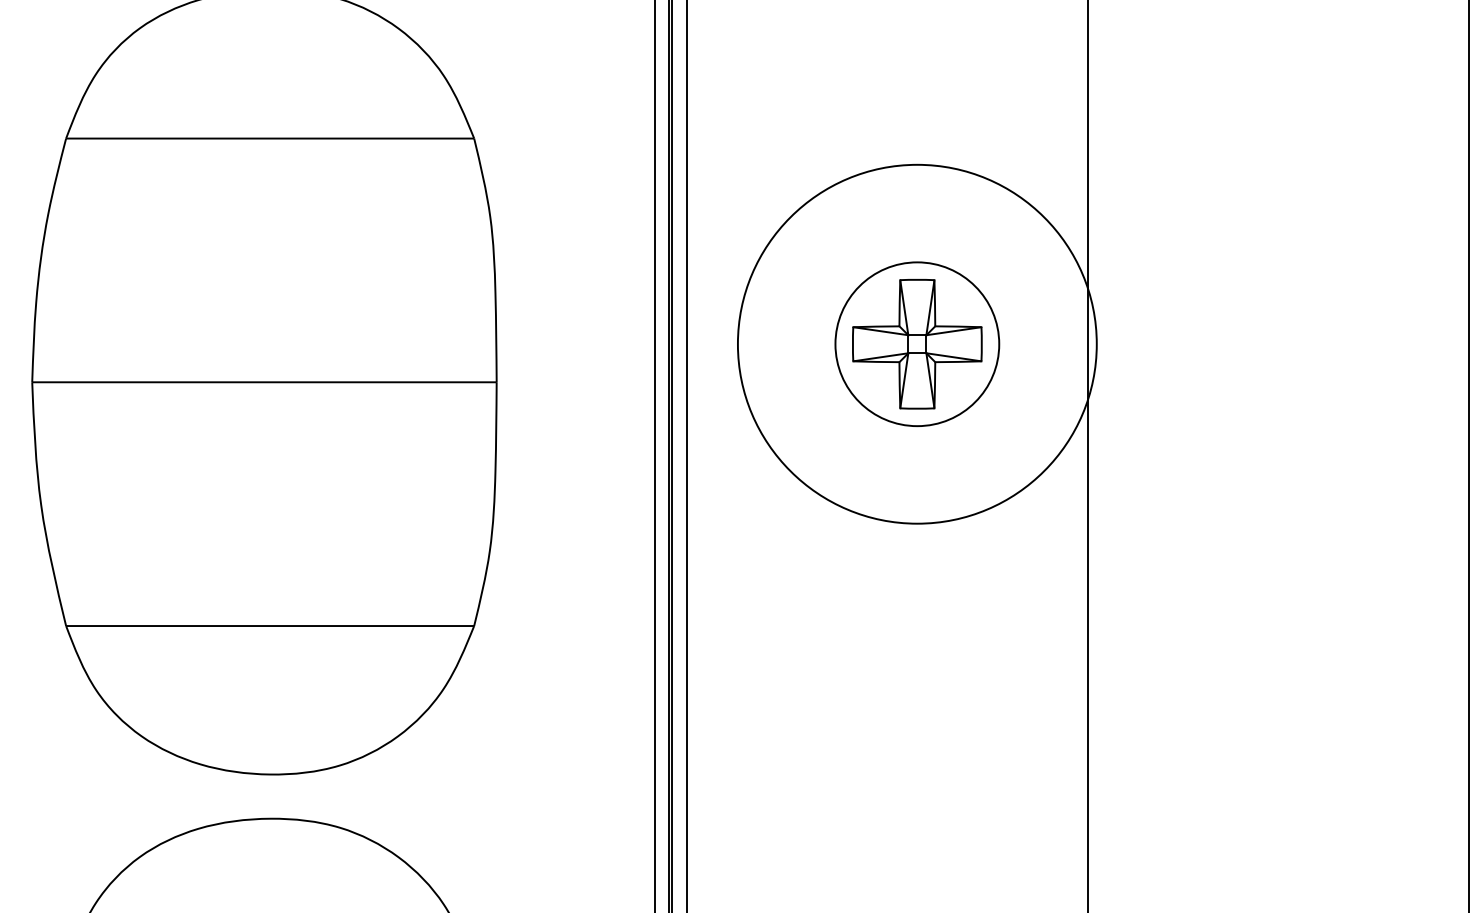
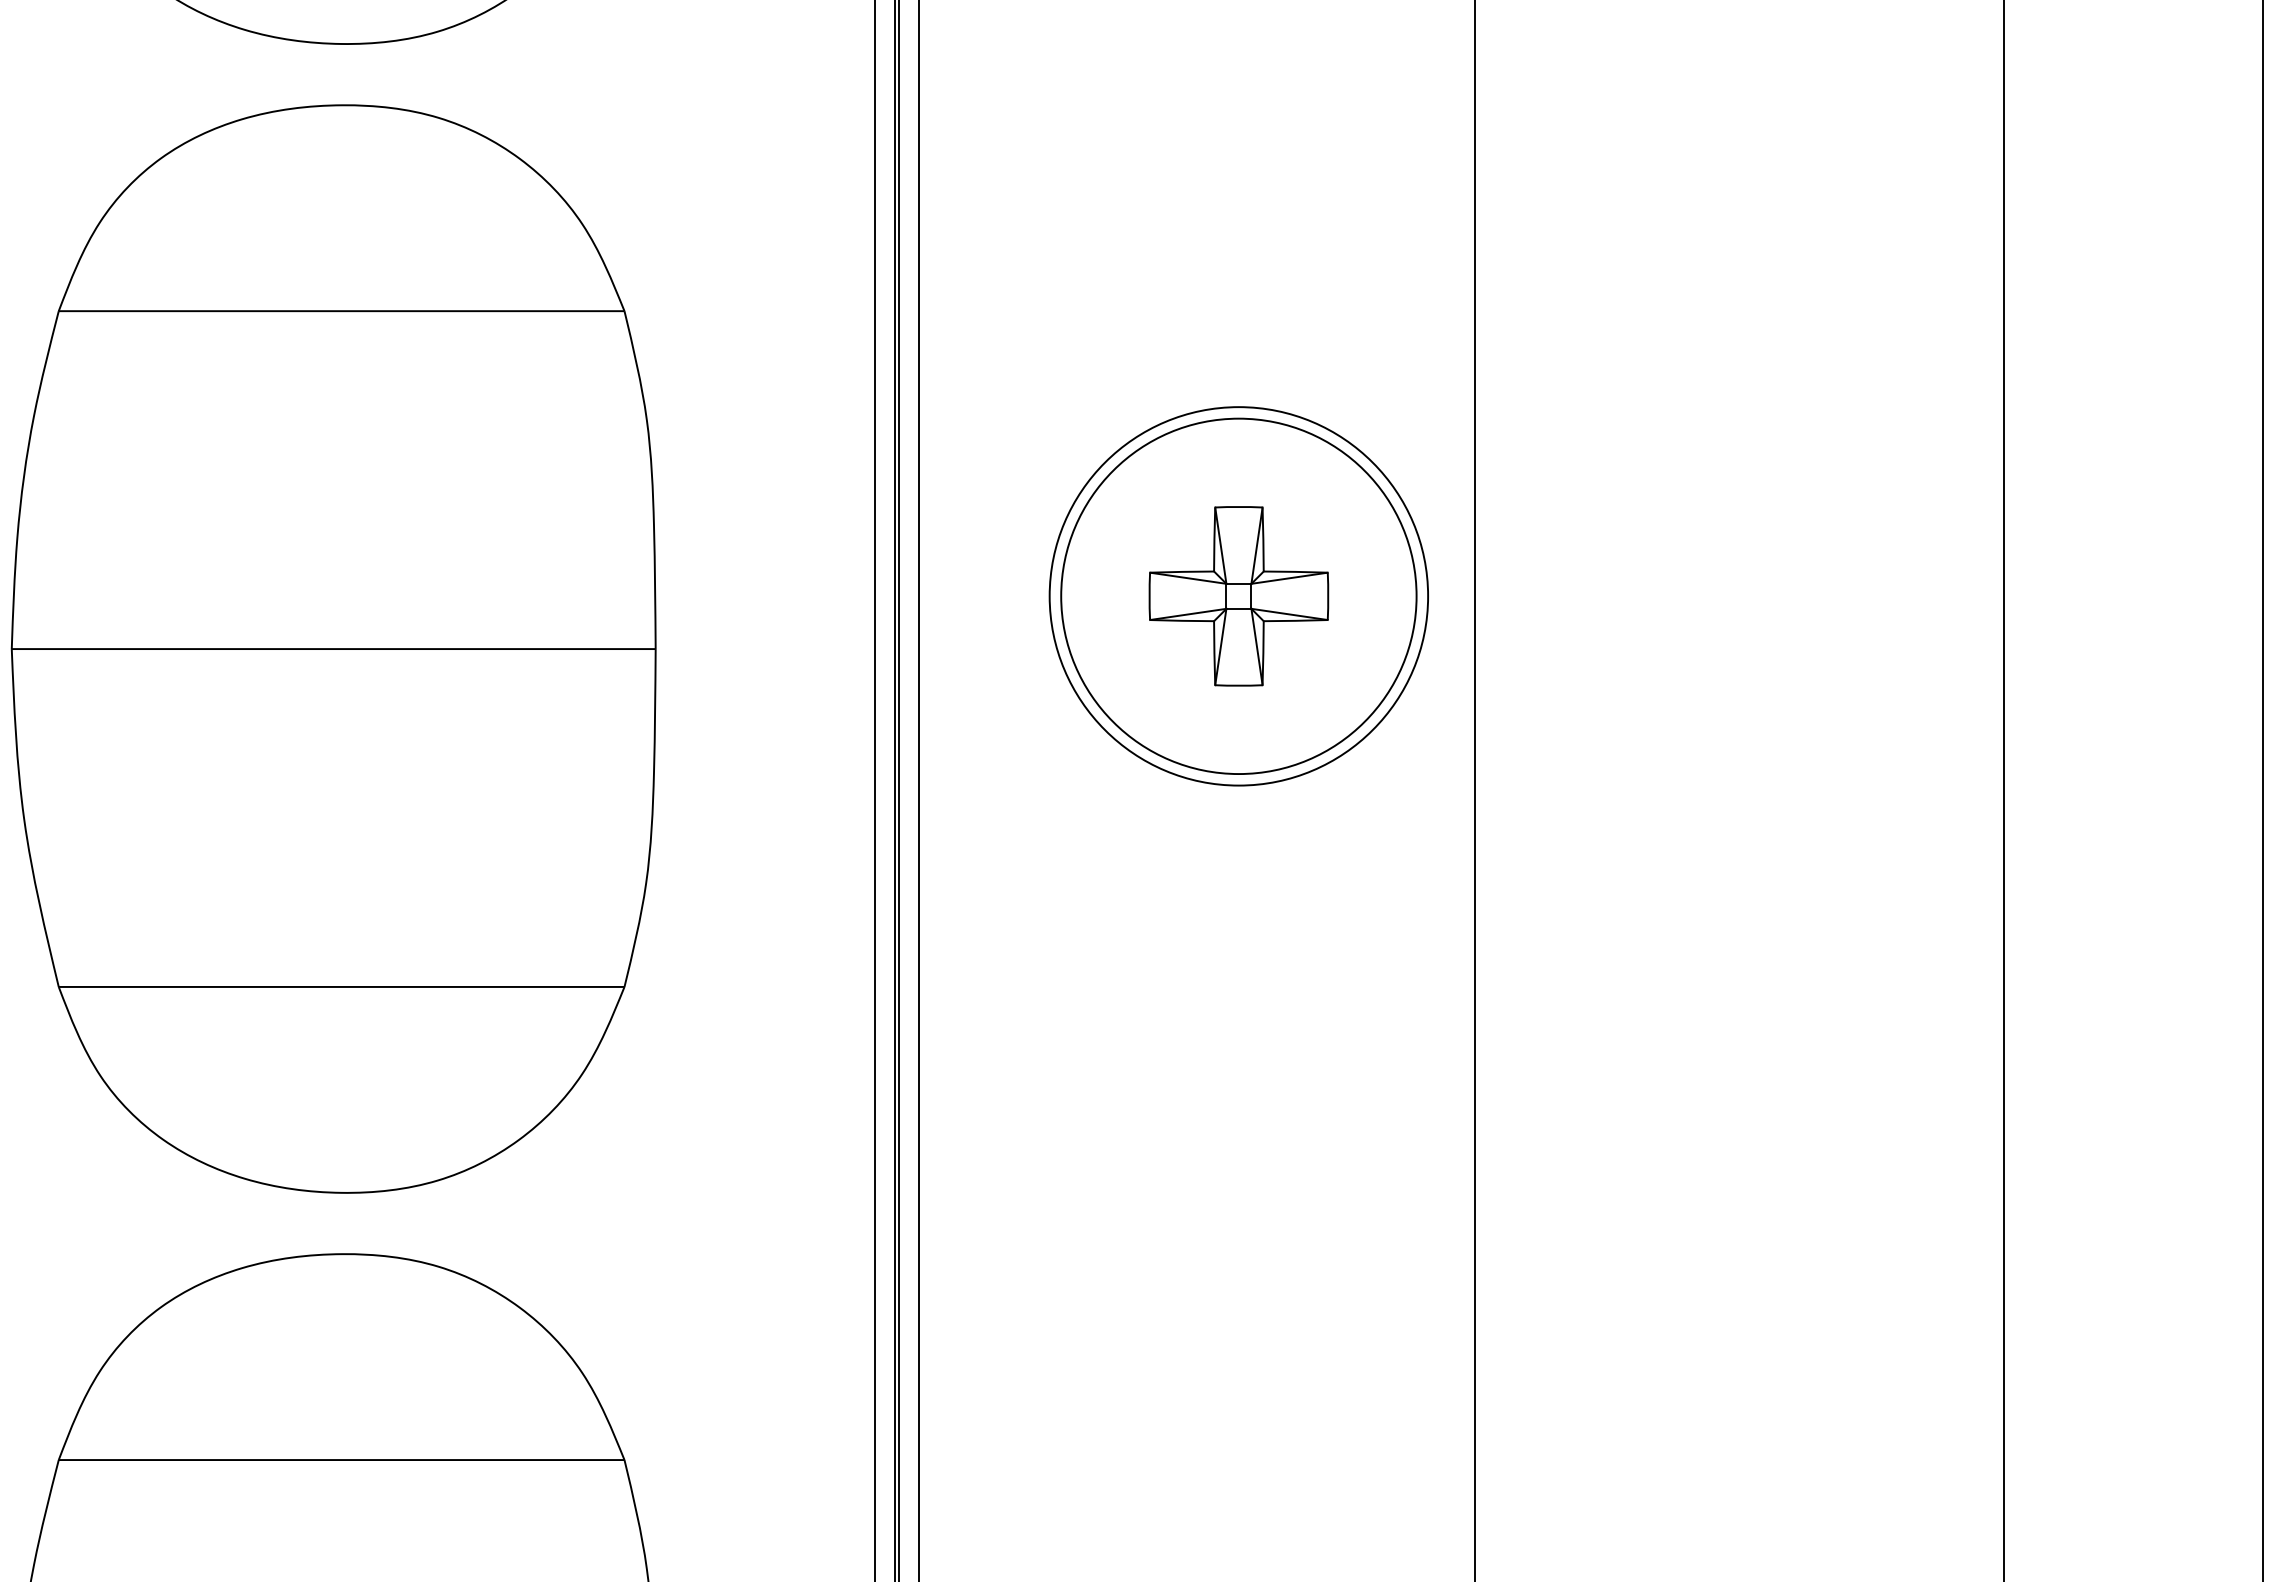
circle: (917, 344) -> (1238, 596), size x0.71
circle: (917, 344) -> (1238, 596), size x1.67

